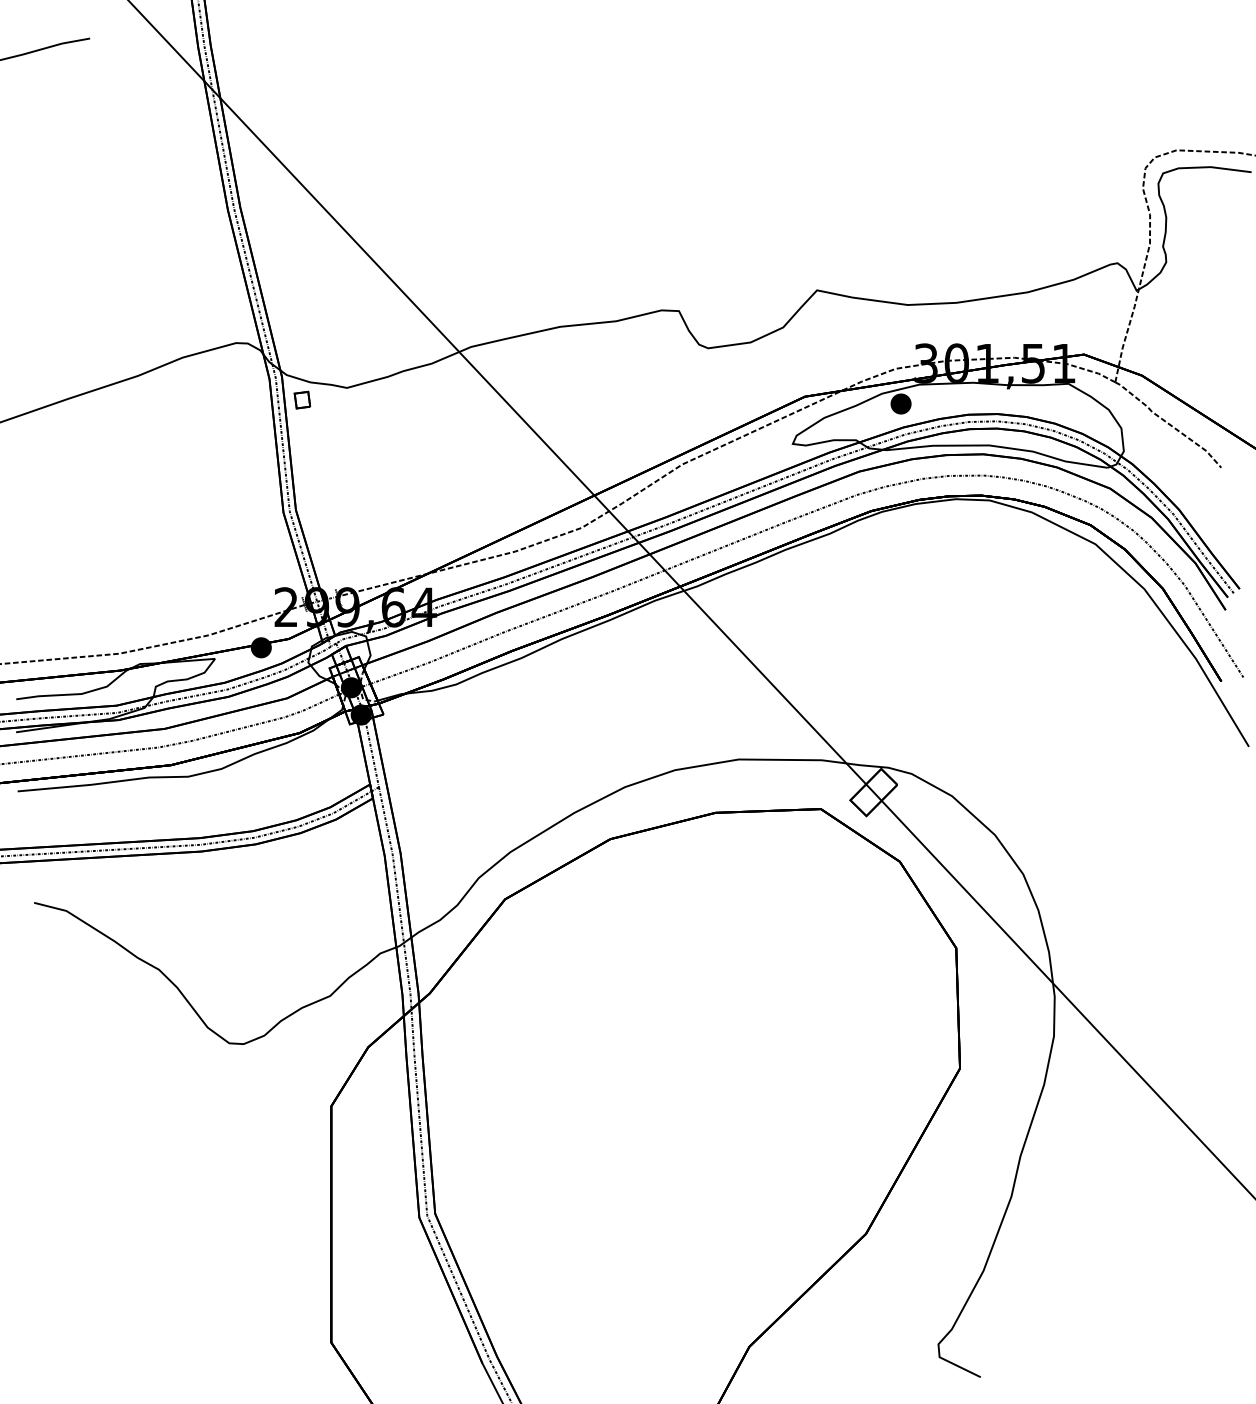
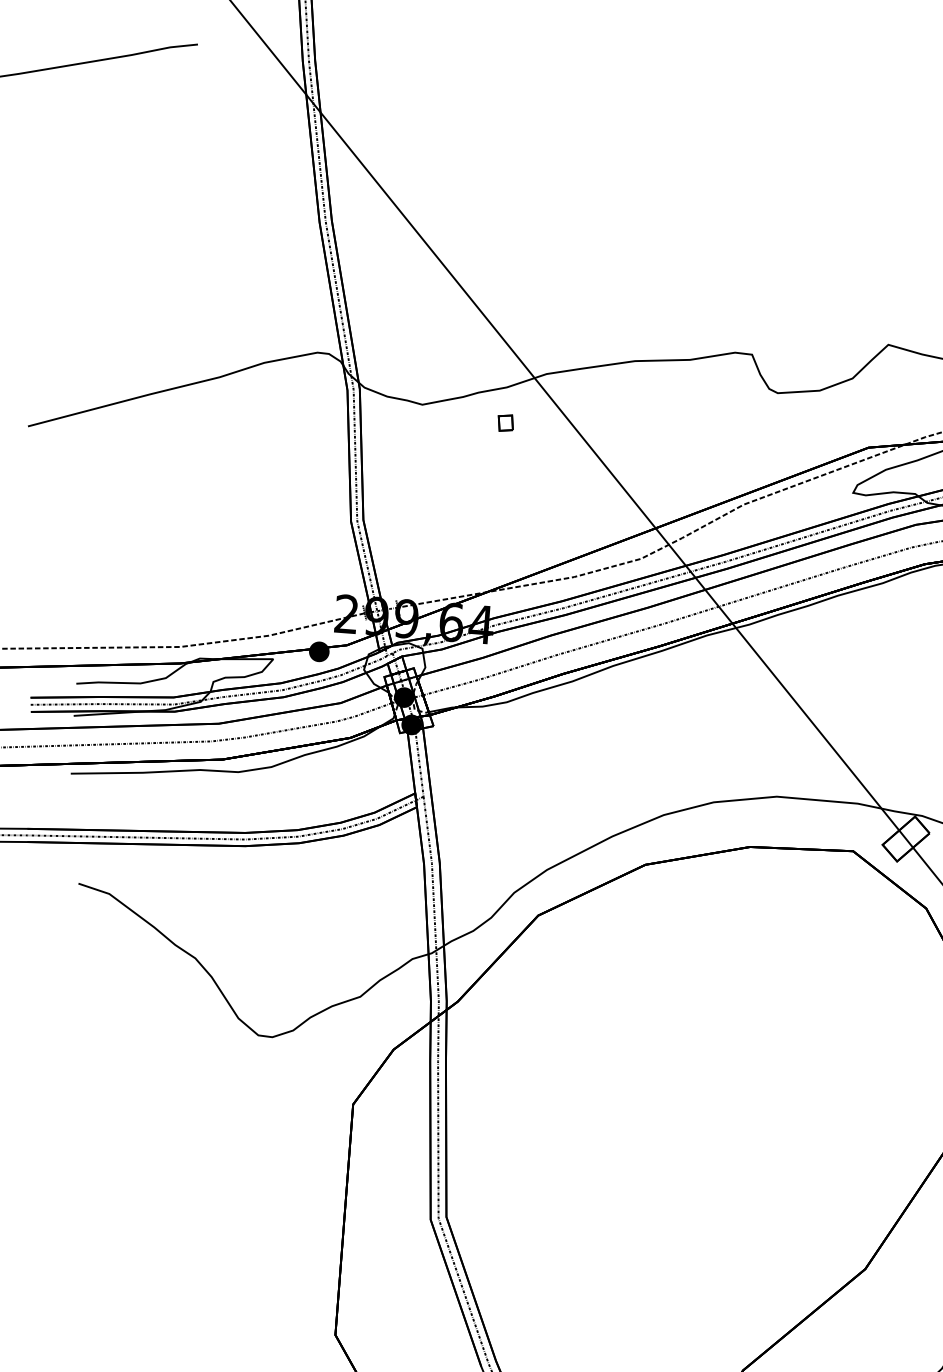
part: (302, 399) -> (505, 422), moved

